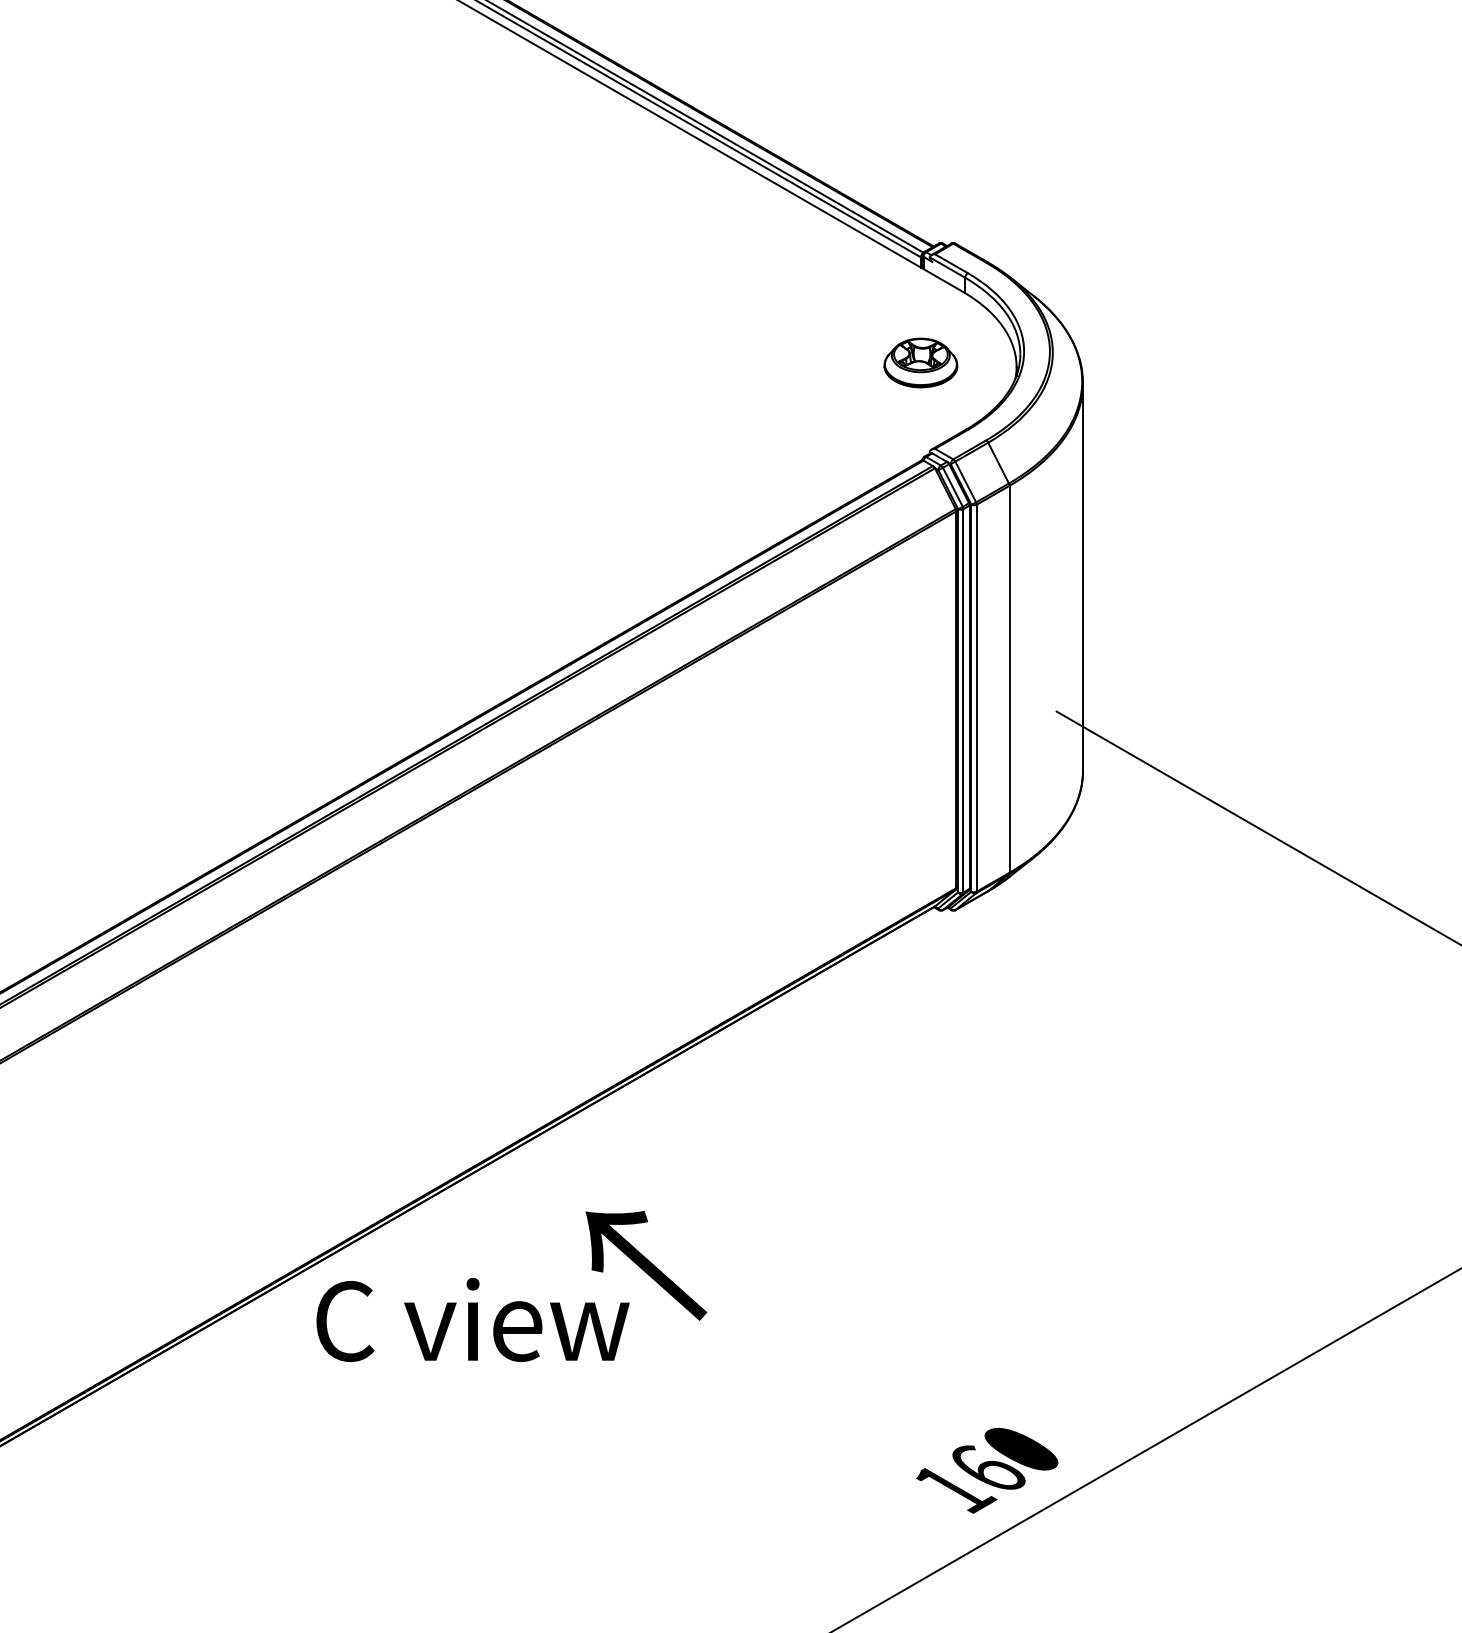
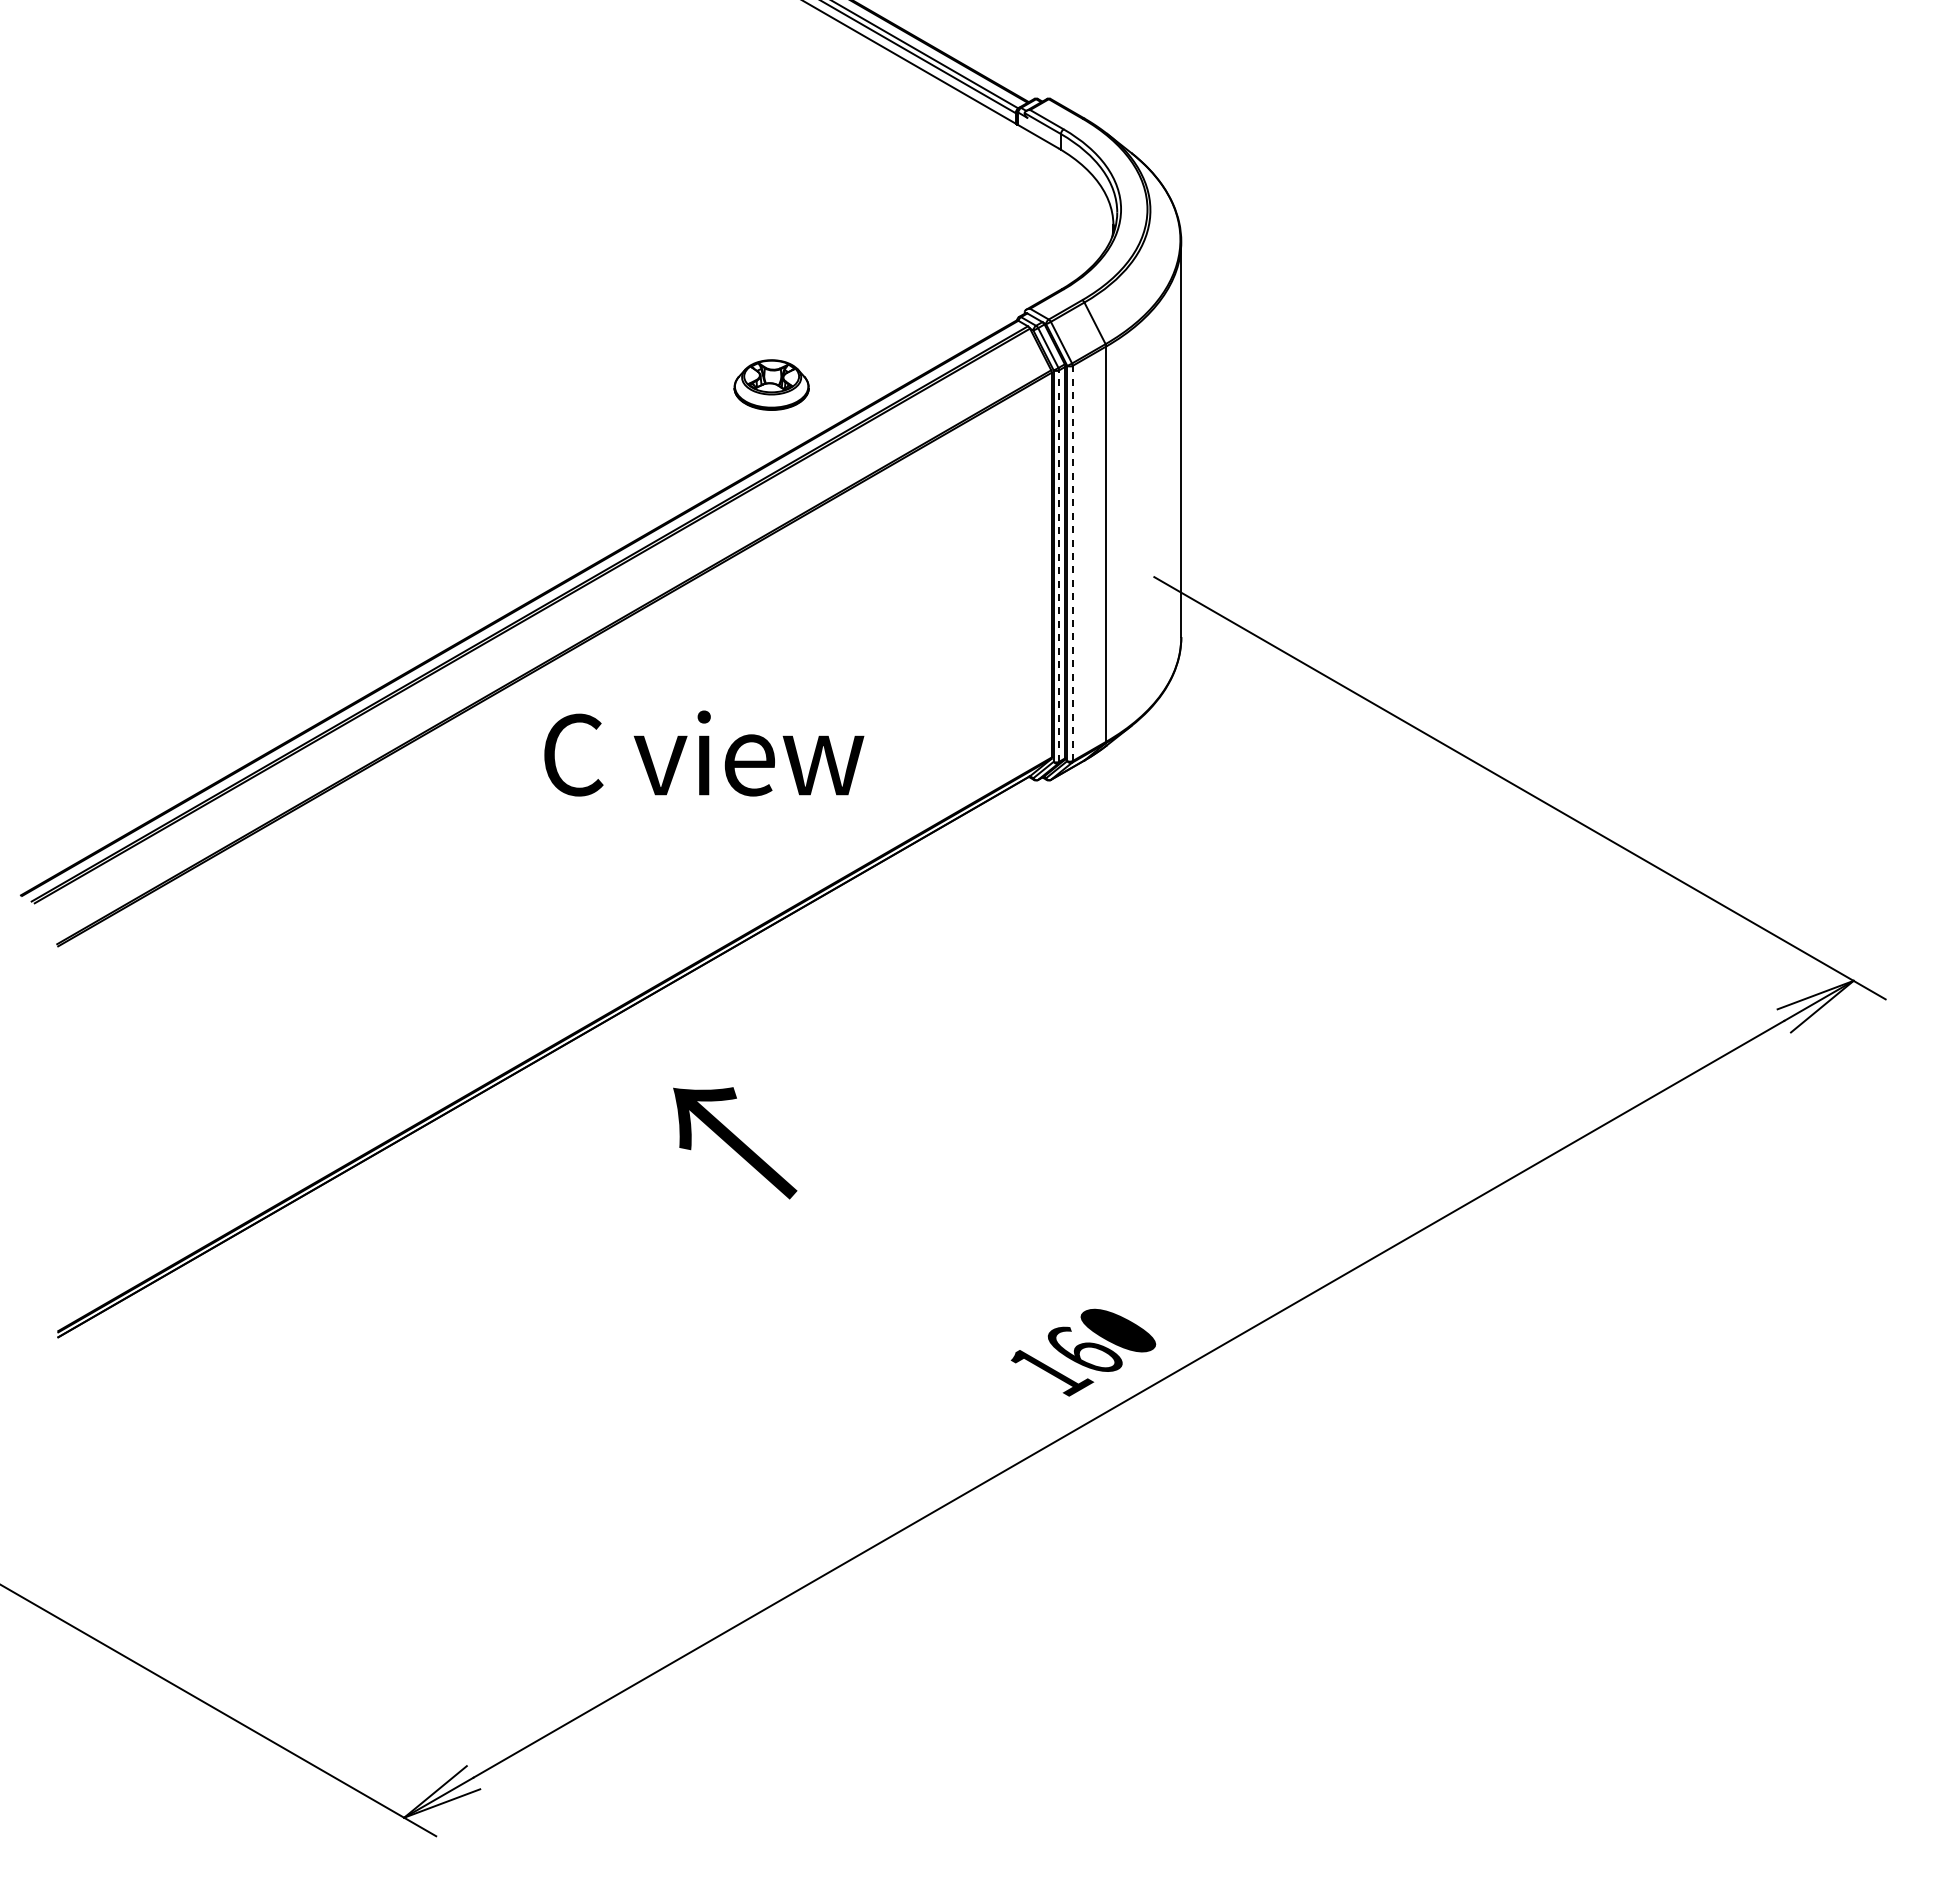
part: (920, 362) -> (771, 384), moved
line: (976, 698) -> (1072, 563), solid -> dashed
line: (963, 701) -> (1059, 566), solid -> dashed
text: (473, 1319) -> (704, 753), moved

